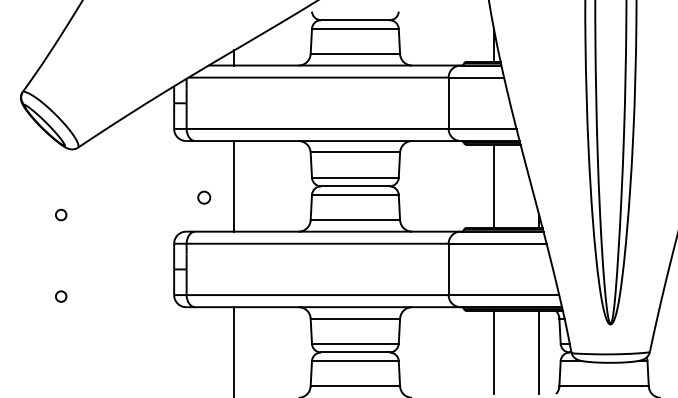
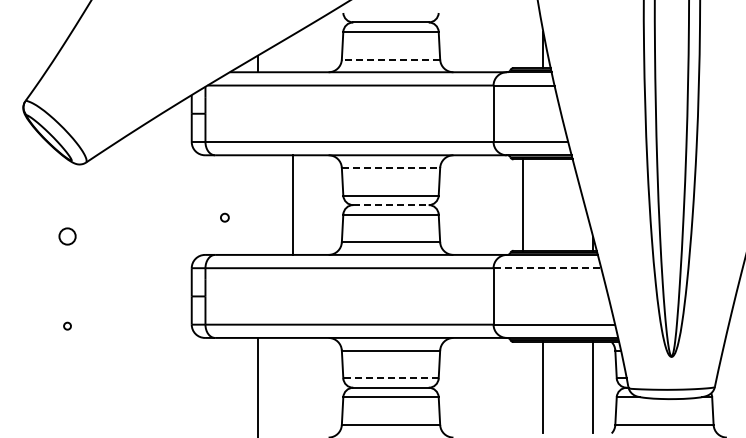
line: (354, 53) -> (390, 59), solid -> dashed
line: (355, 152) -> (391, 167), solid -> dashed
line: (234, 185) -> (293, 204), moved
line: (494, 185) -> (523, 204), moved
line: (355, 186) -> (391, 205), solid -> dashed
circle: (203, 197) -> (224, 217), size x0.6
circle: (61, 214) -> (67, 236), size x1.4
line: (497, 244) -> (547, 268), solid -> dashed
circle: (61, 295) -> (67, 325), size x0.6
line: (355, 344) -> (391, 378), solid -> dashed

